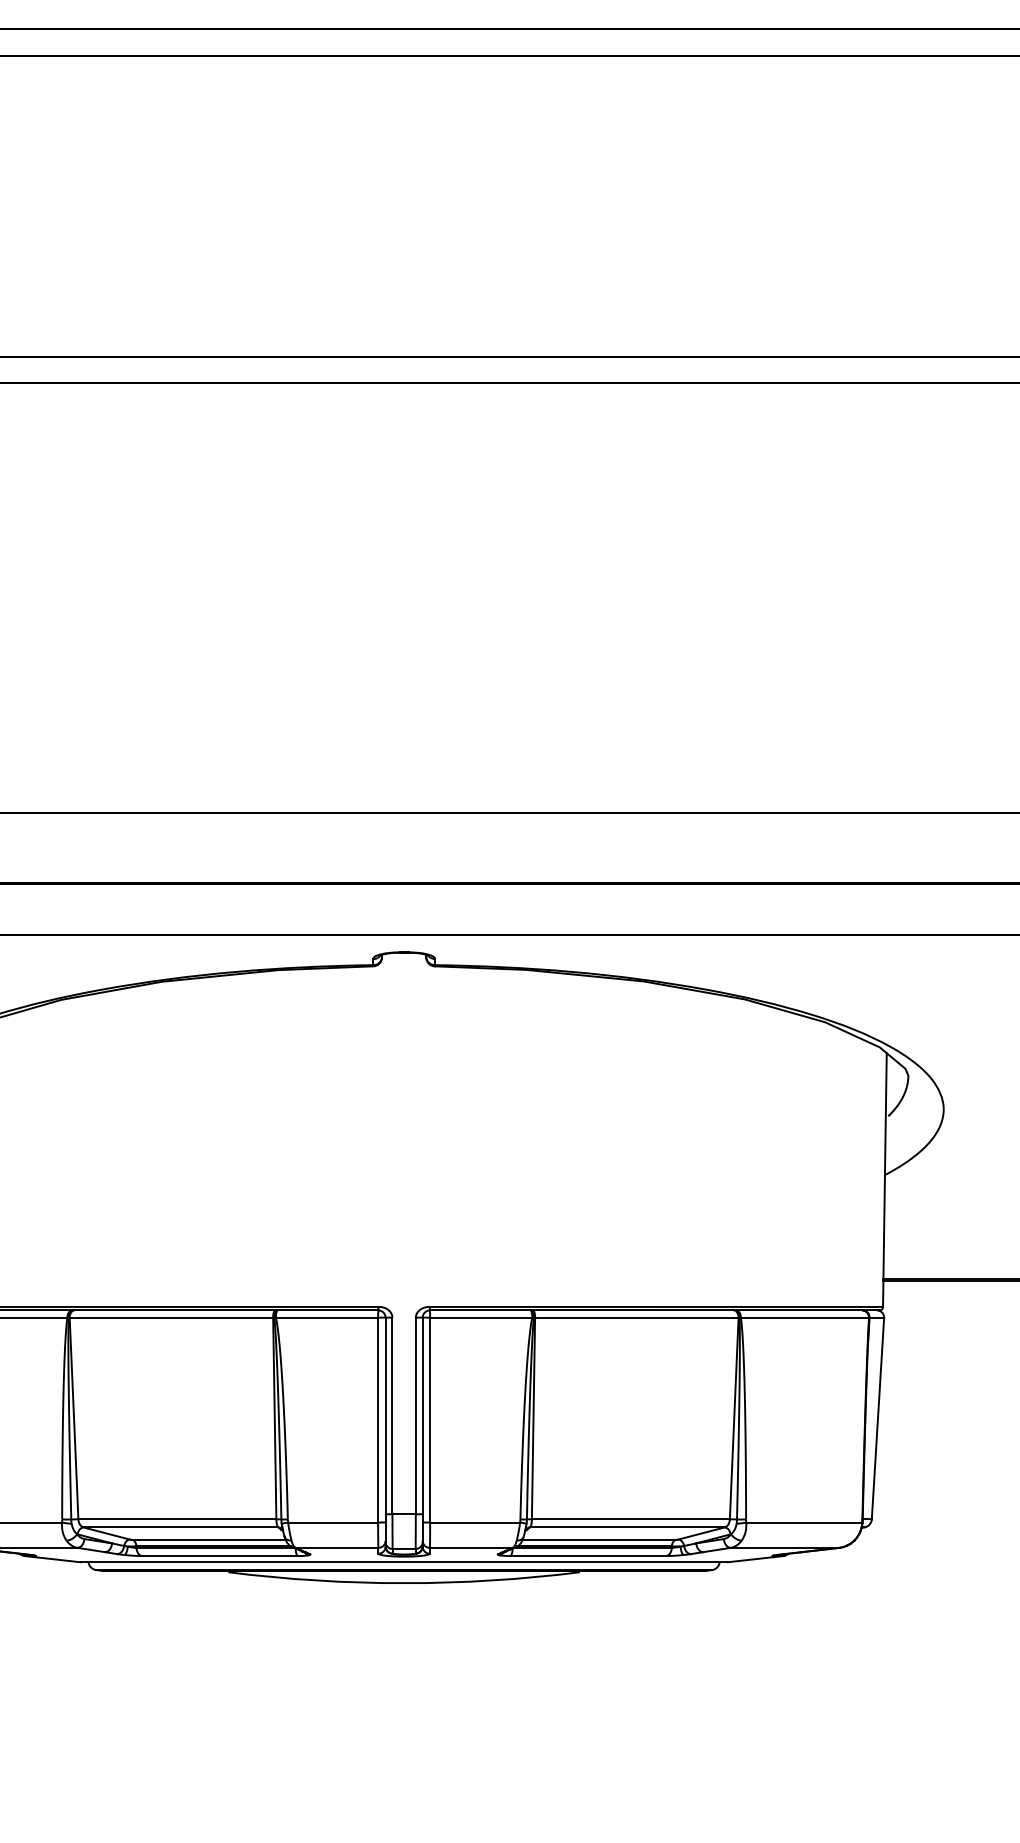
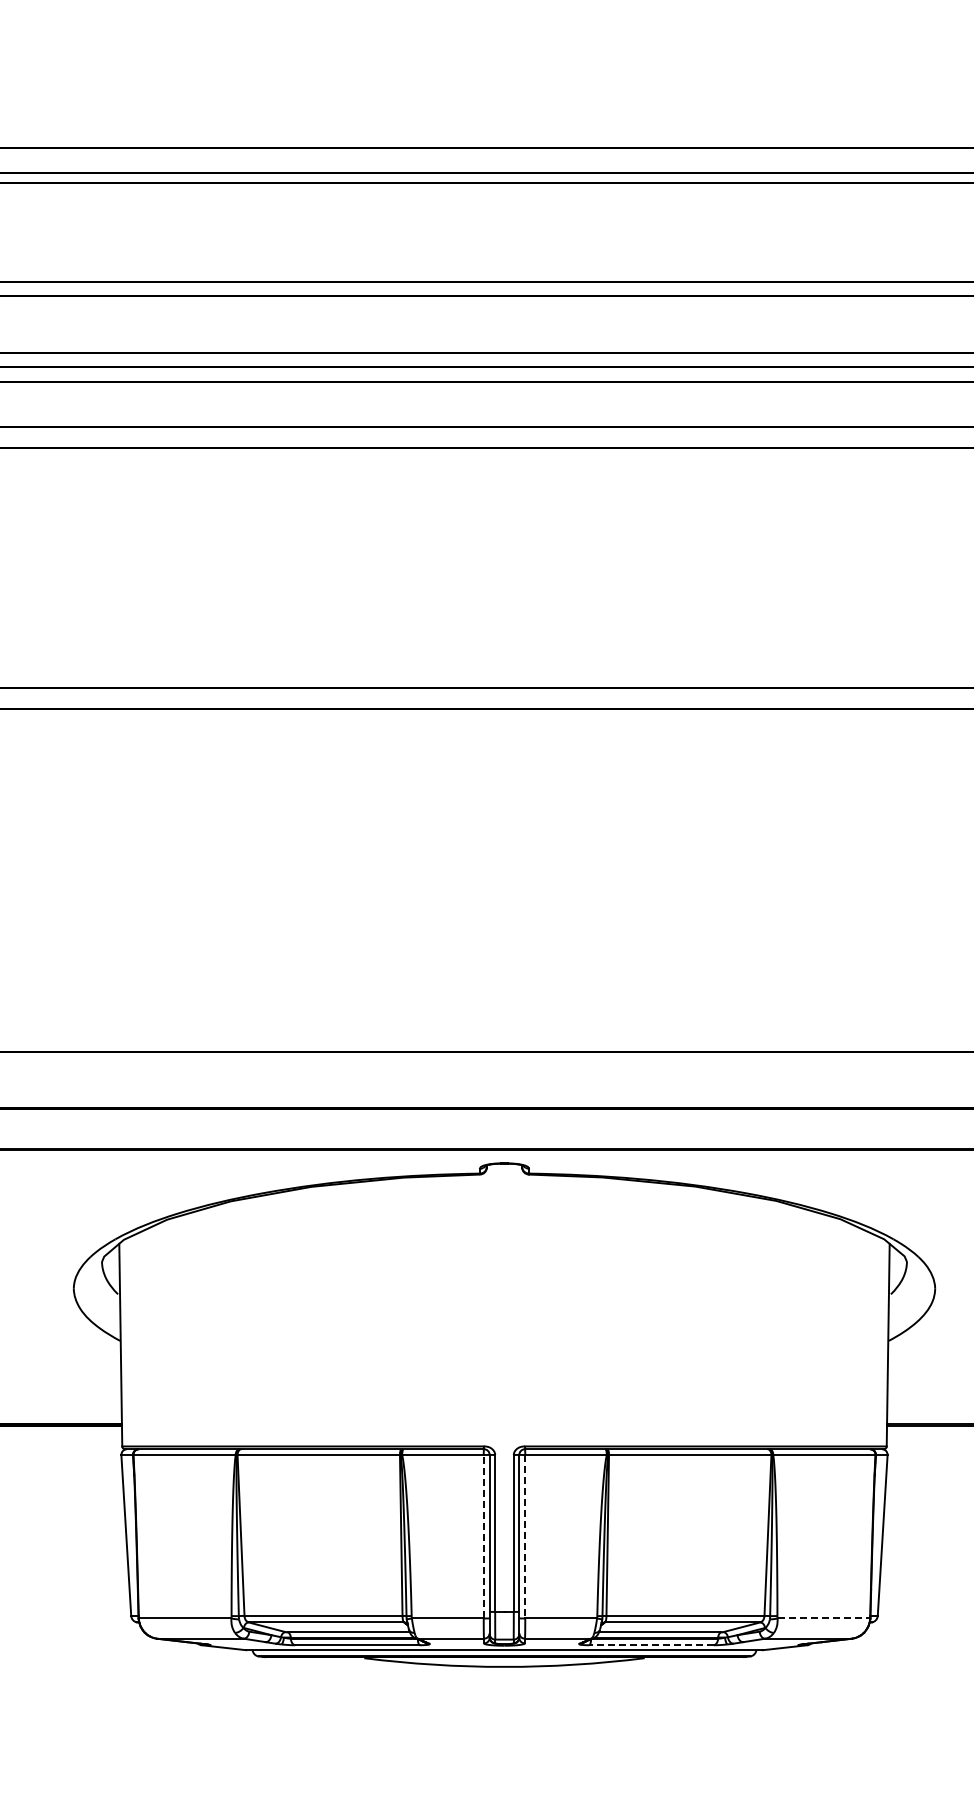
line: (377, 1419) -> (483, 1536), solid -> dashed
line: (430, 1419) -> (525, 1536), solid -> dashed
line: (805, 1522) -> (824, 1618), solid -> dashed
line: (588, 1556) -> (651, 1645), solid -> dashed

